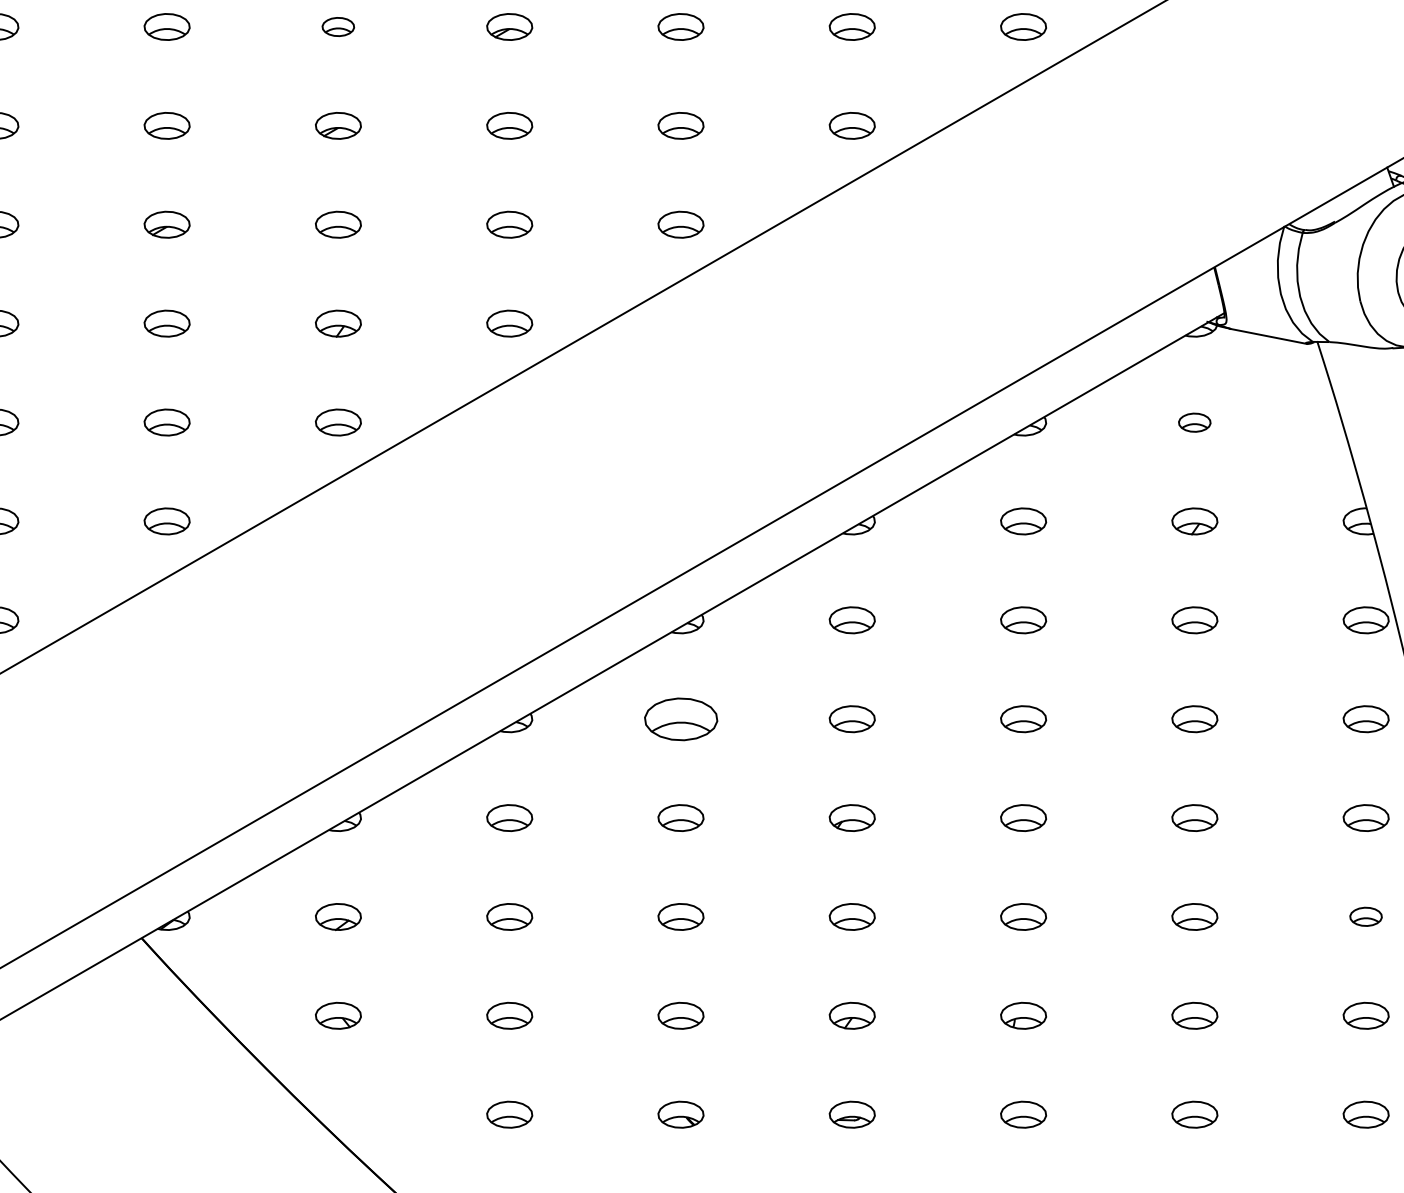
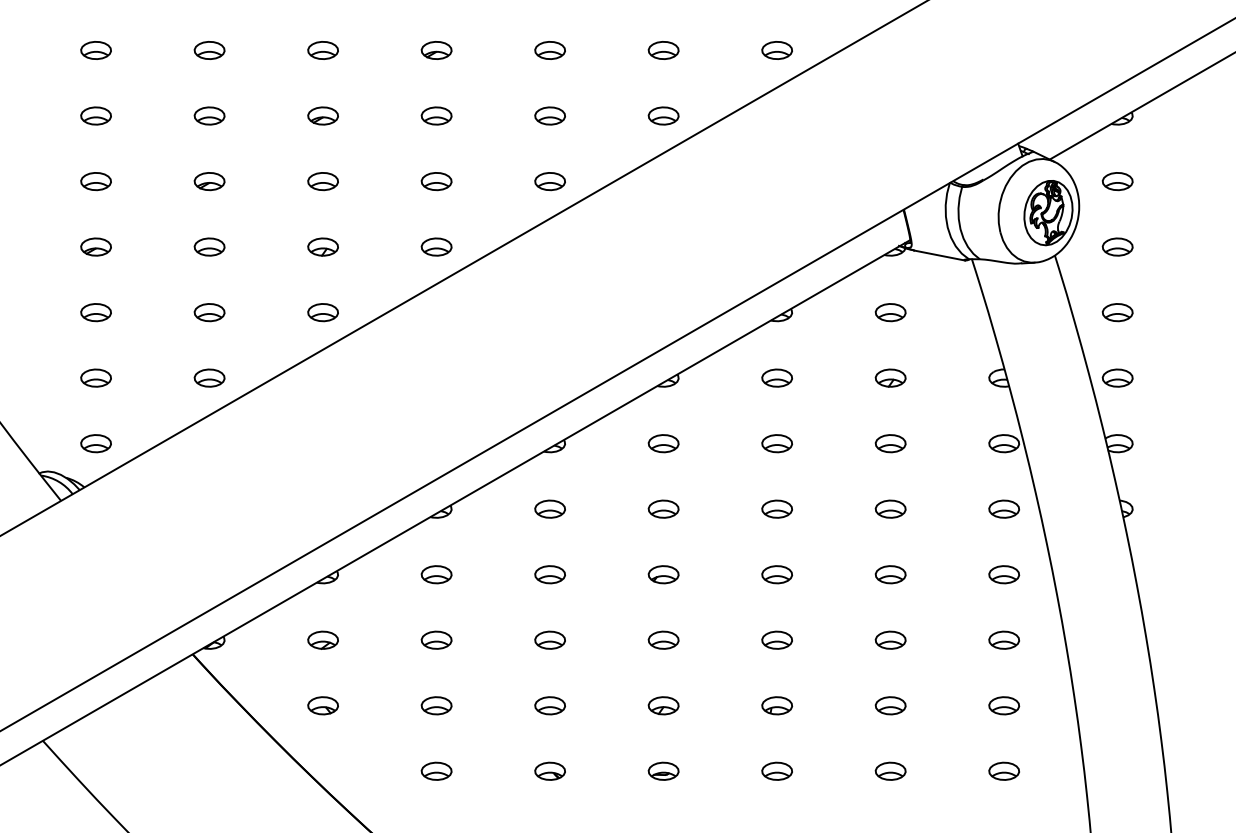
part: (337, 27) -> (322, 50), size x1.43
part: (1194, 422) -> (890, 312), size x1.43
part: (679, 718) -> (549, 508), size x0.62
part: (1365, 915) -> (1003, 639), size x1.43

